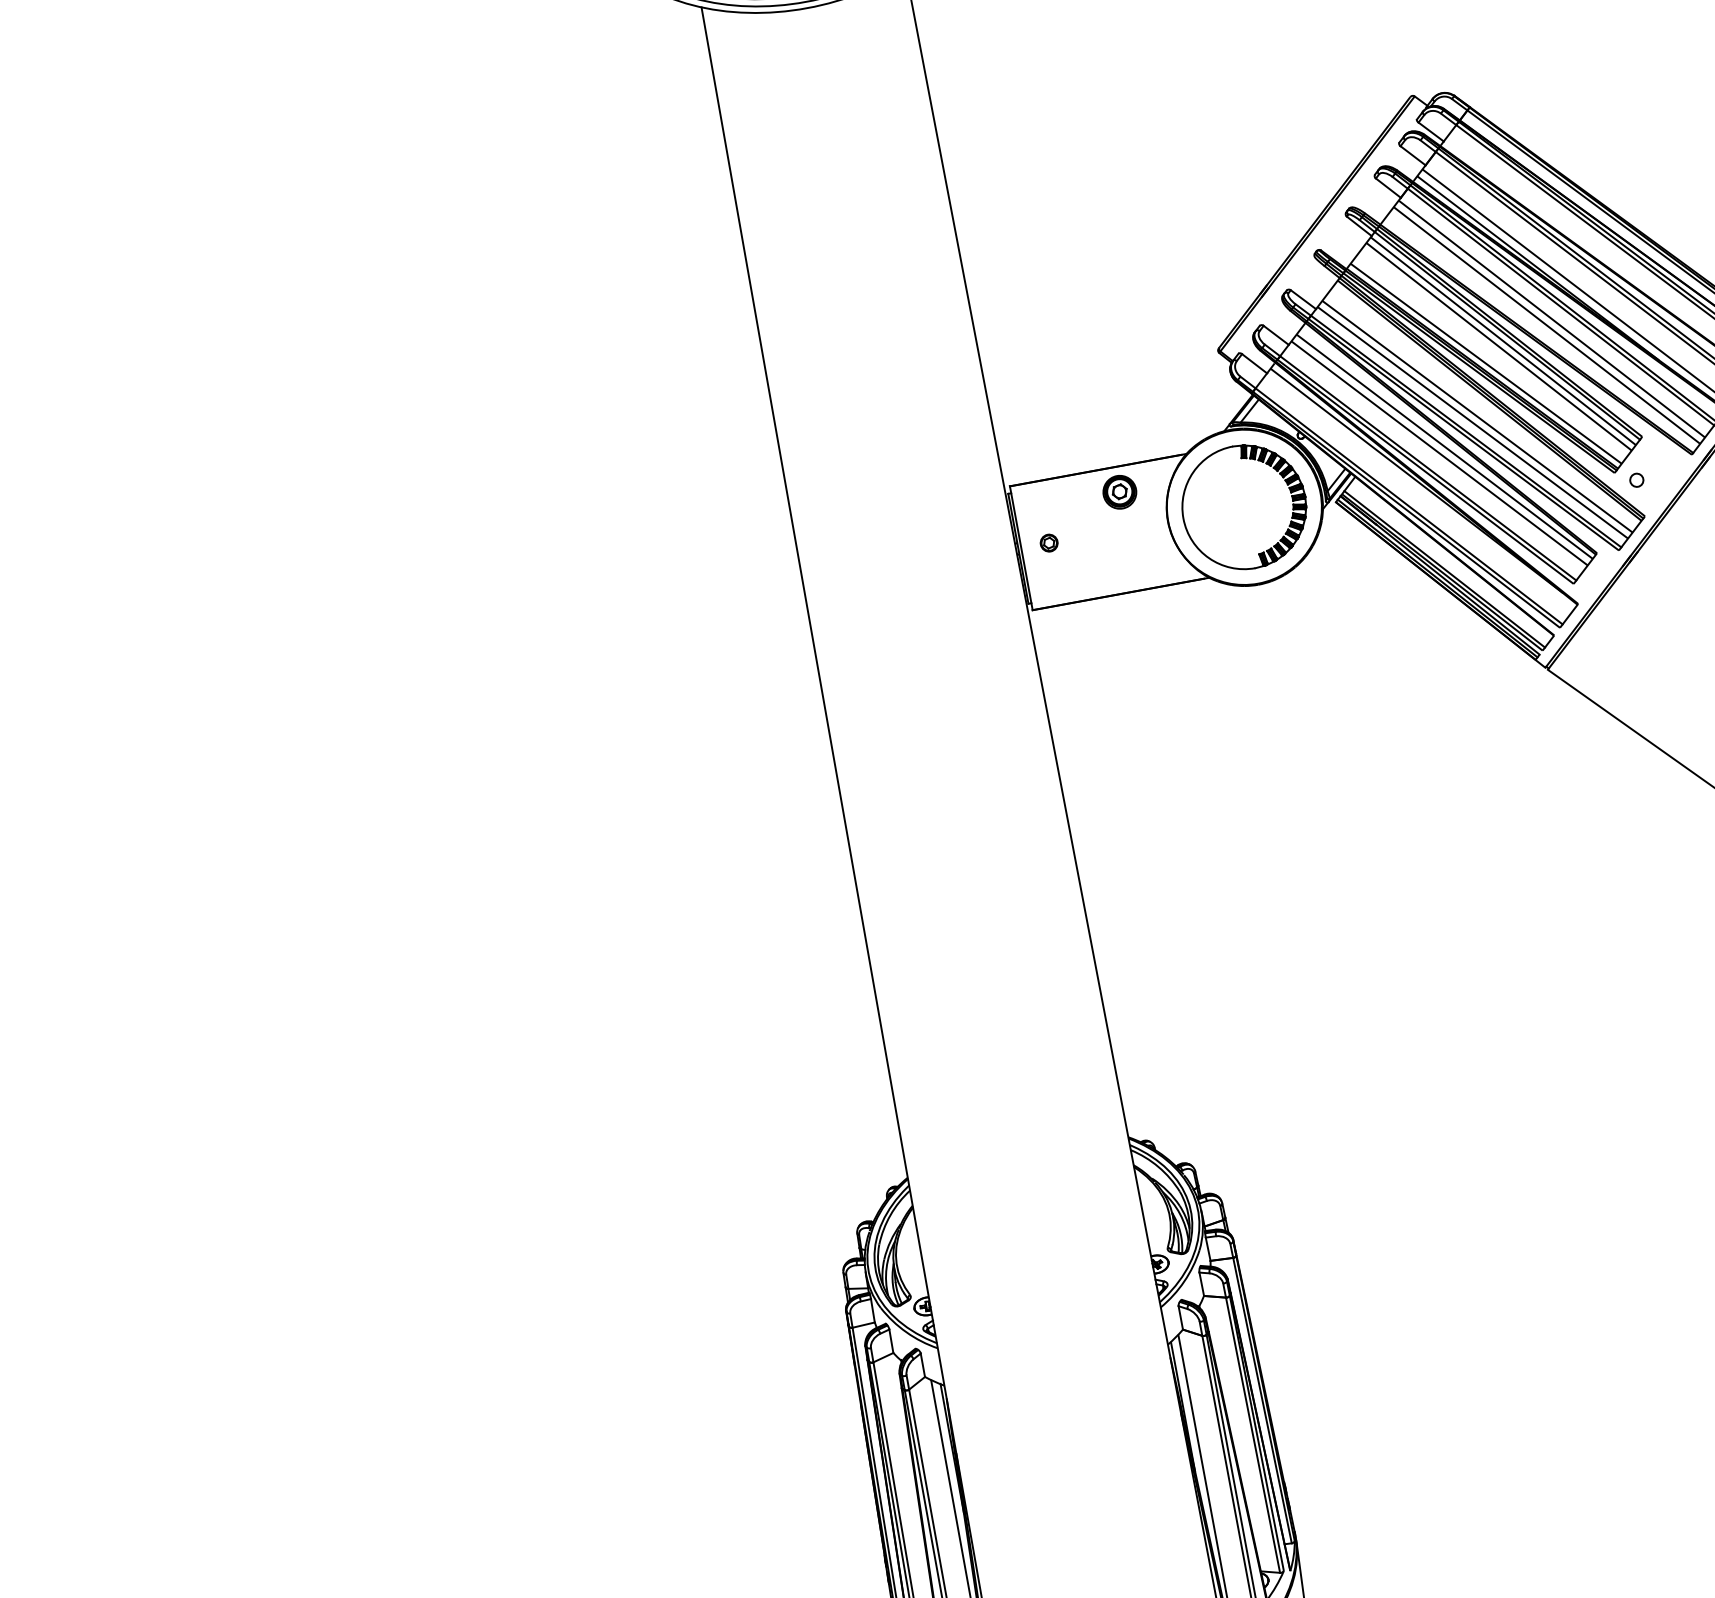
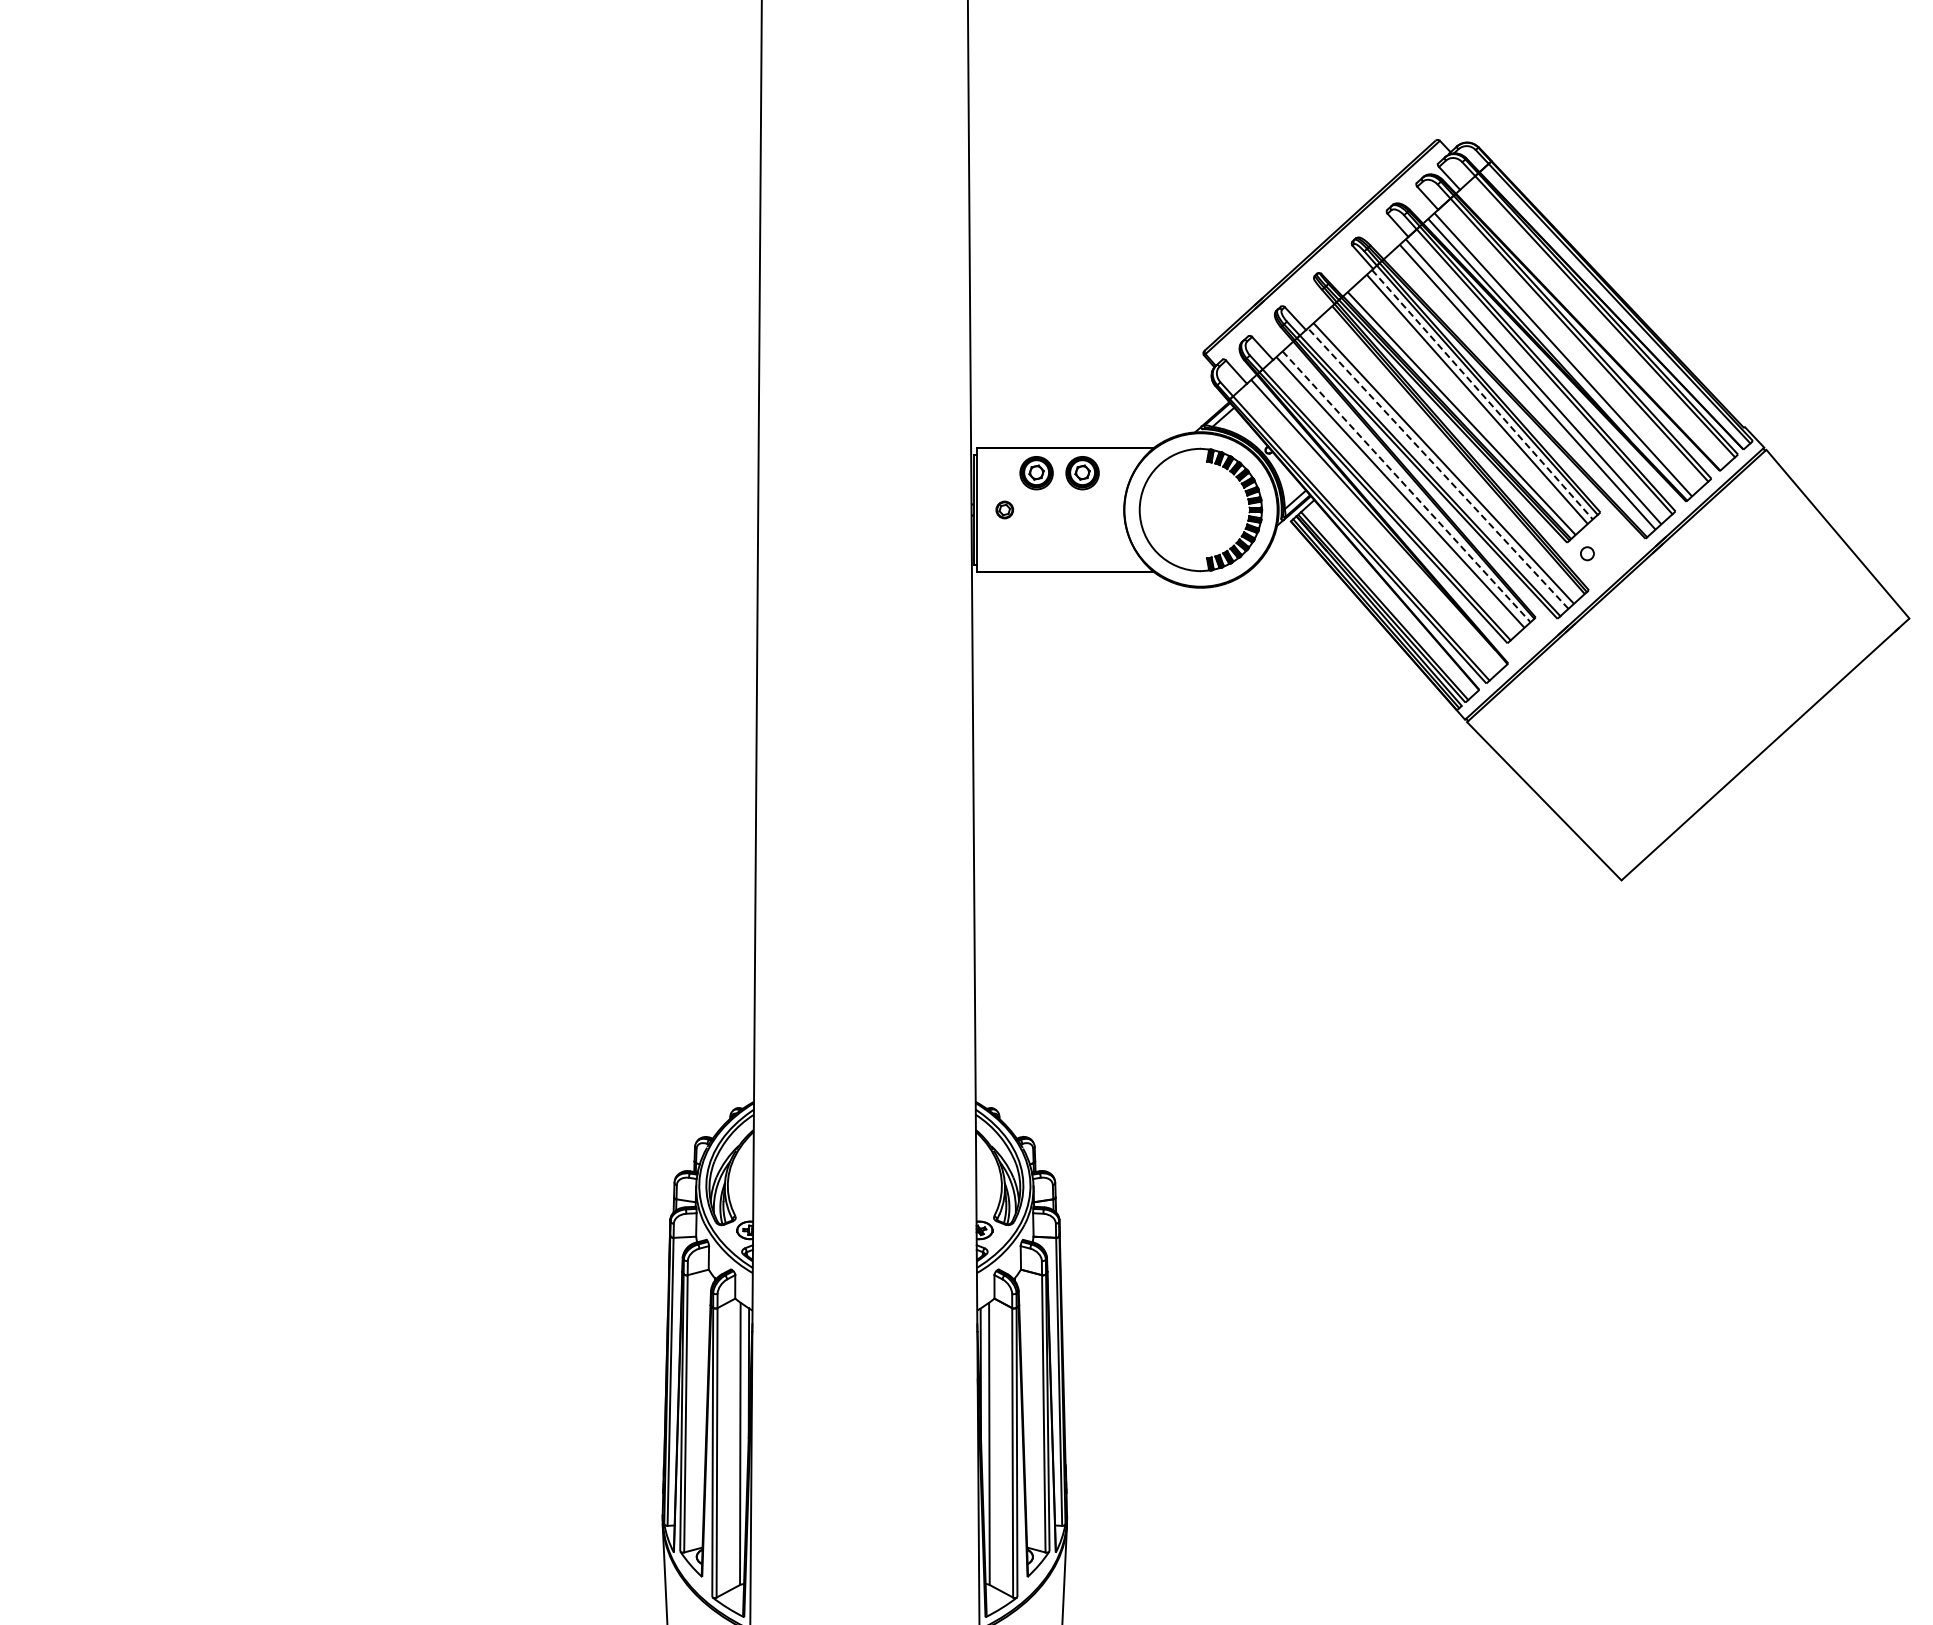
line: (1504, 341) -> (1483, 395), solid -> dashed
line: (1471, 421) -> (1437, 467), solid -> dashed
line: (1445, 447) -> (1407, 487), solid -> dashed
part: (1074, 501) -> (1036, 473), added

